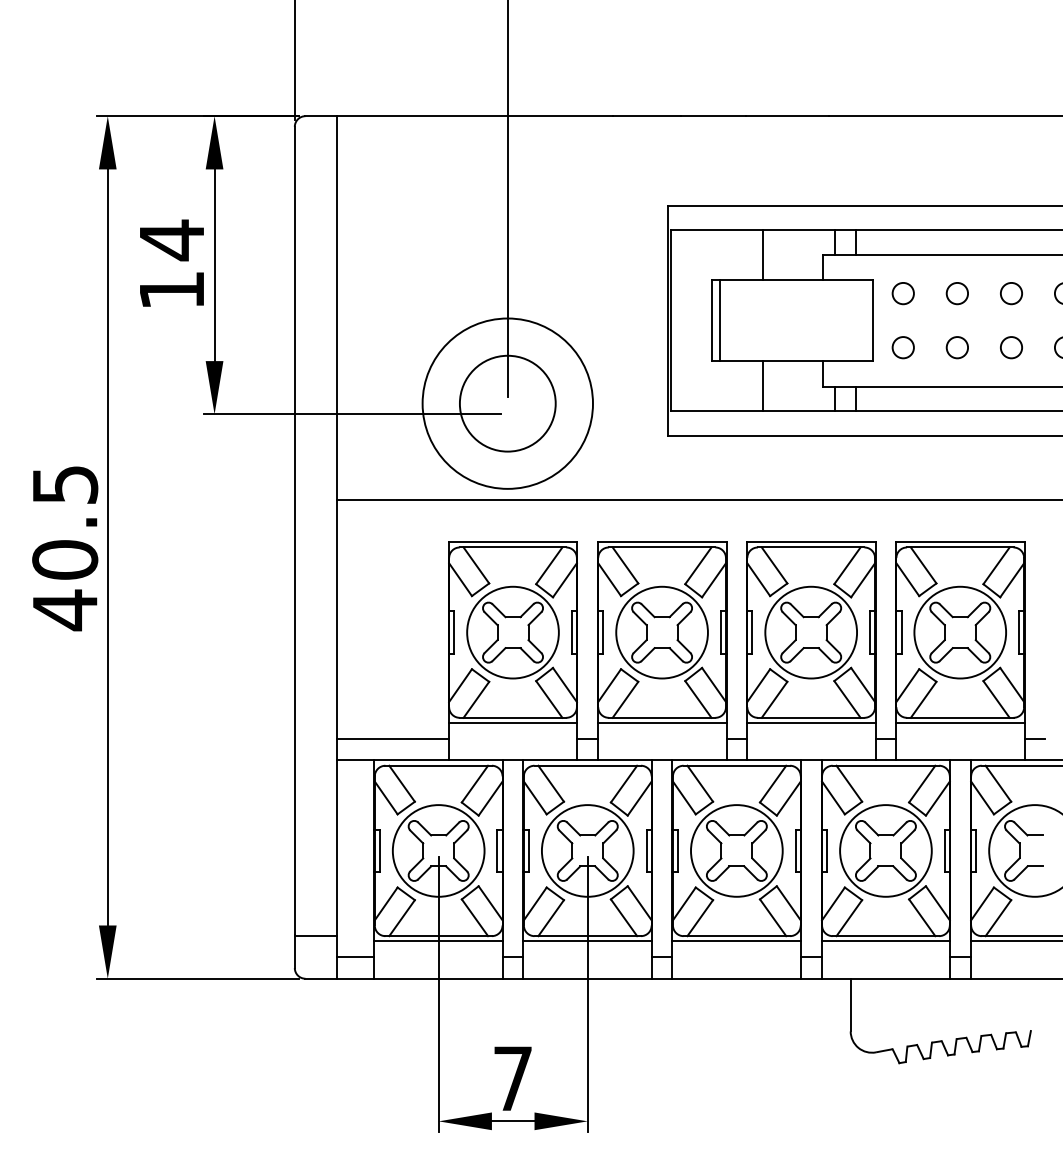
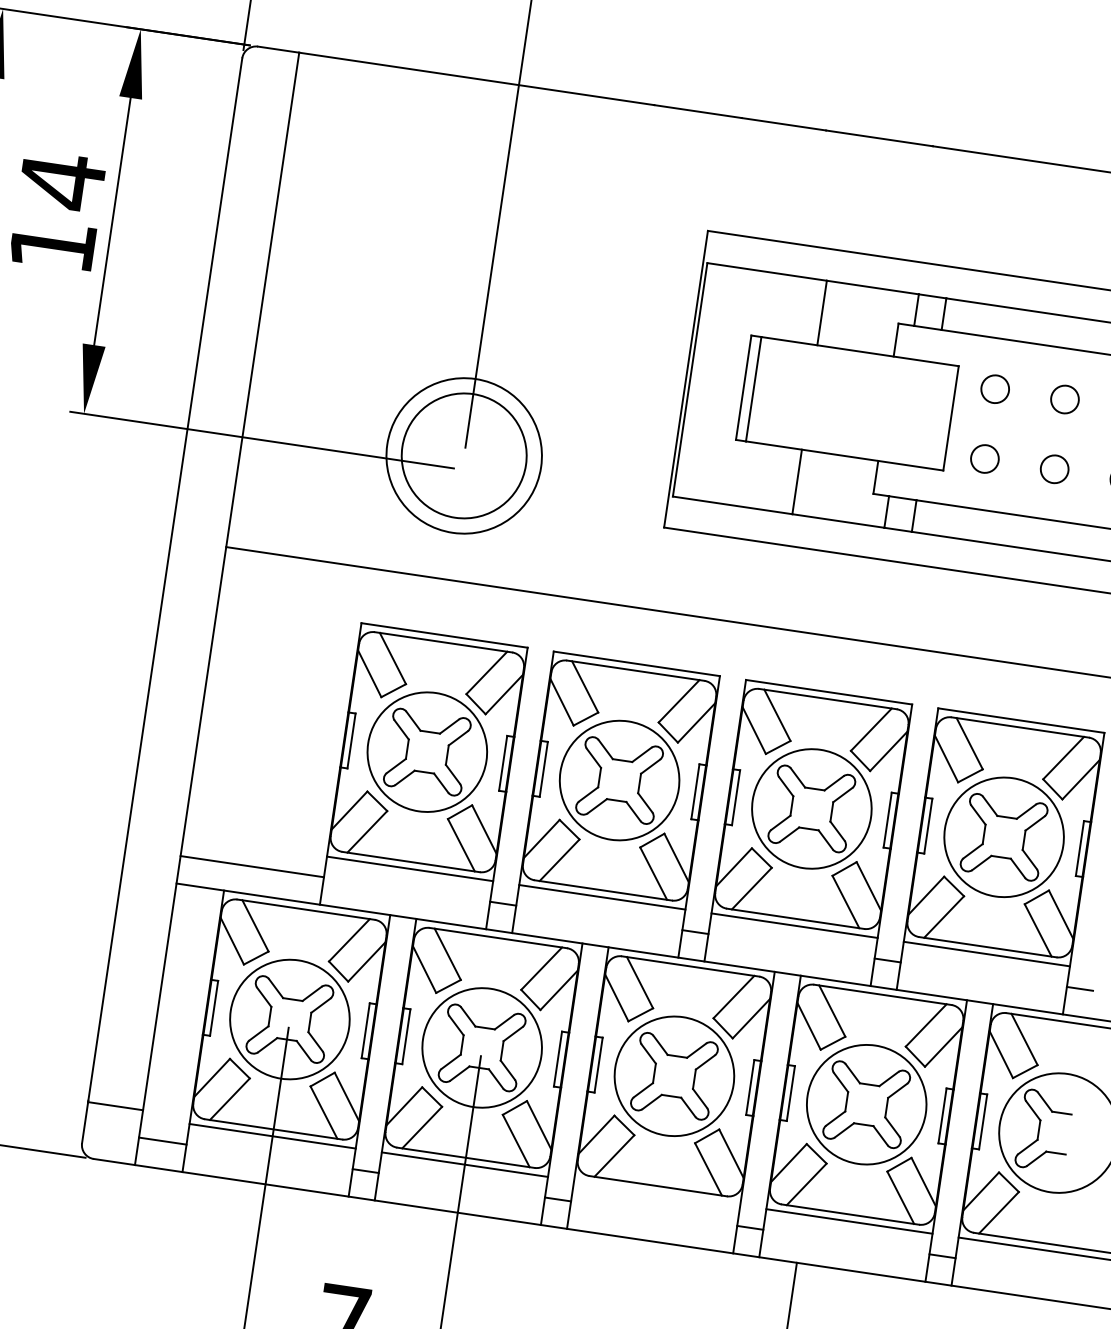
circle: (507, 403) -> (463, 455), size x0.7
line: (736, 941) -> (656, 1193), removed

